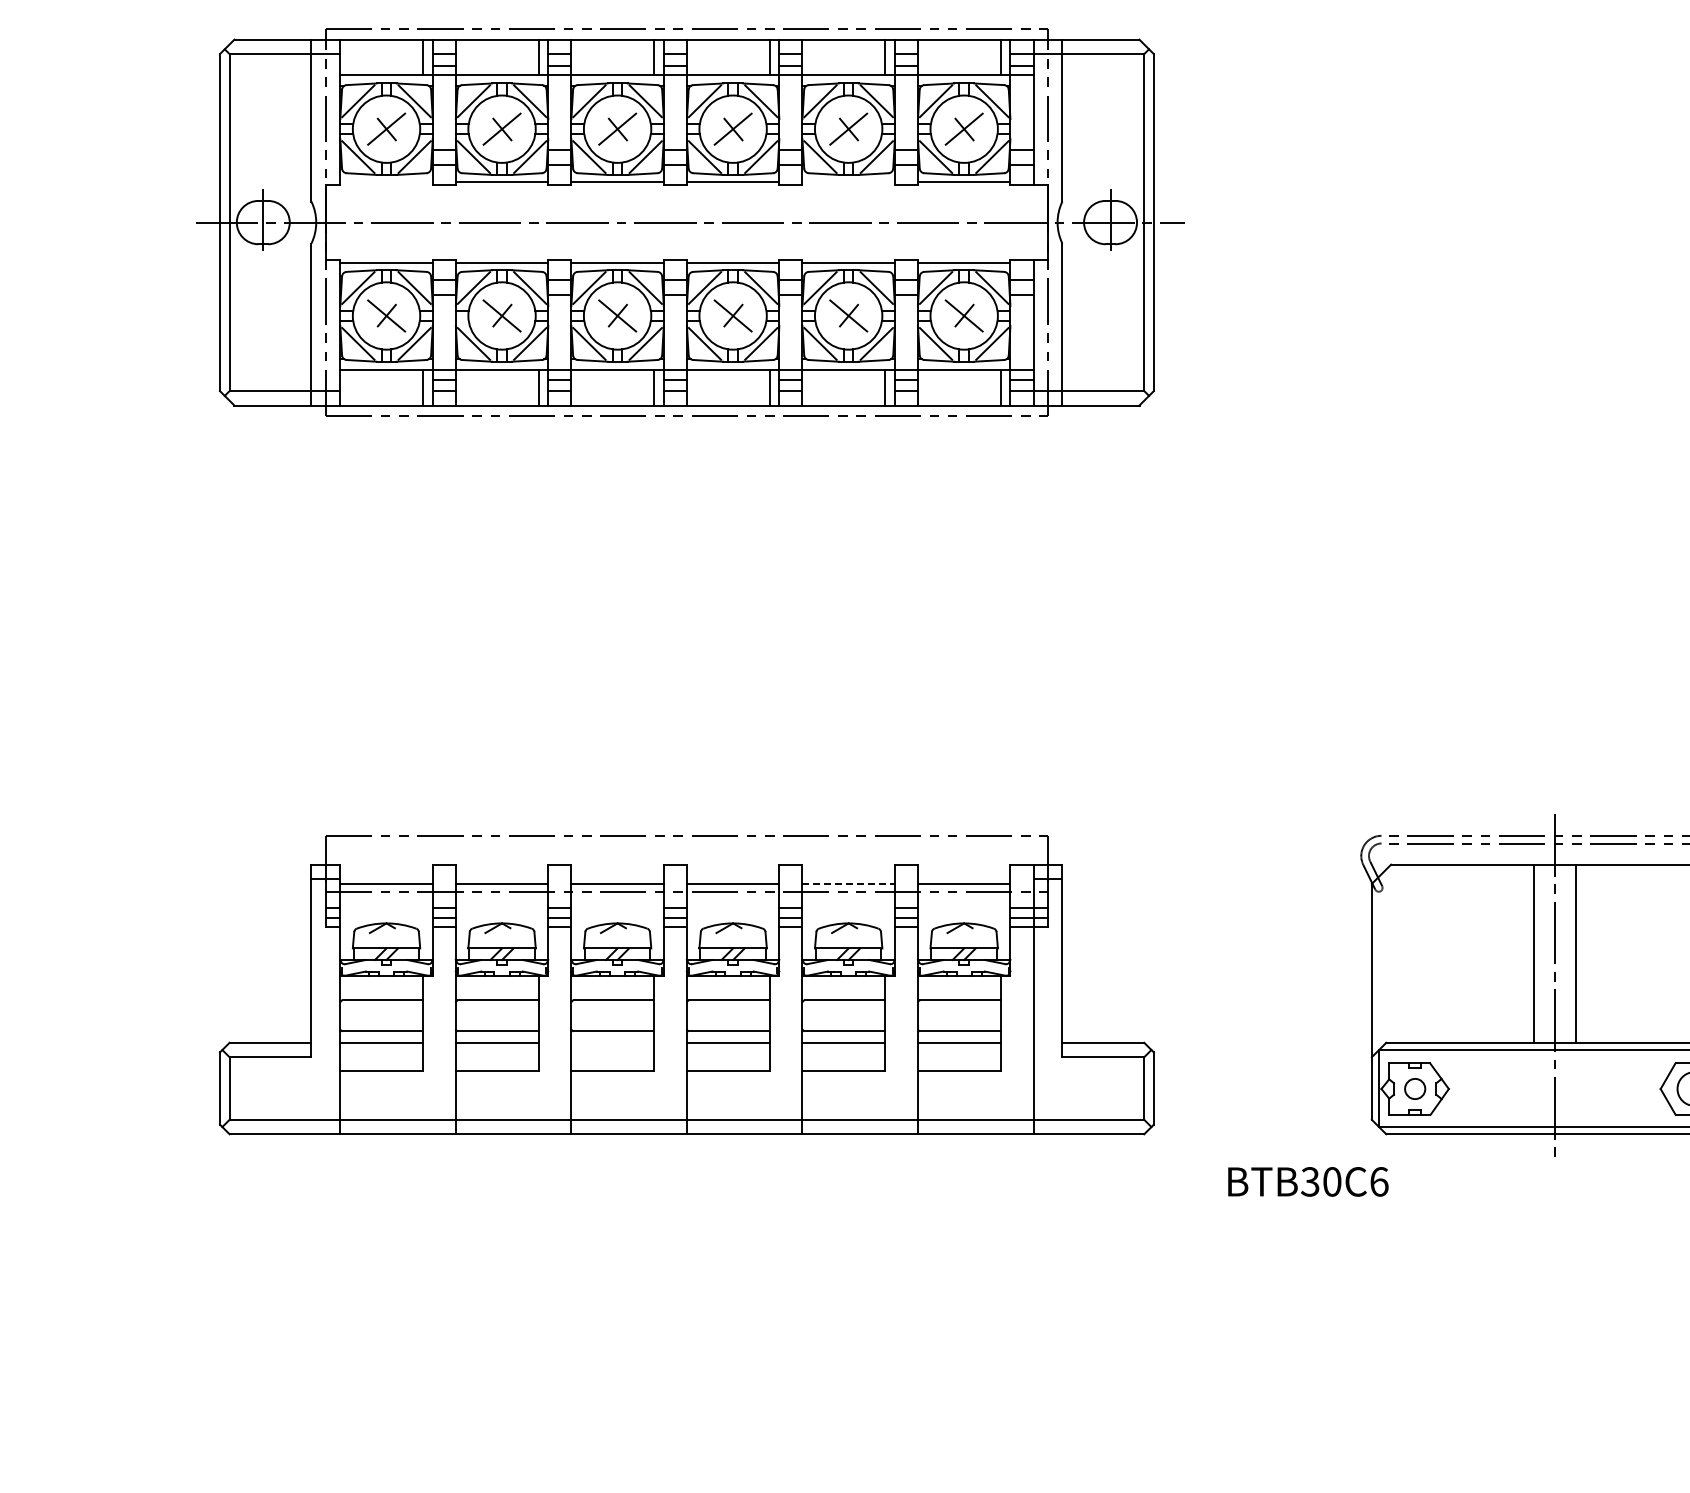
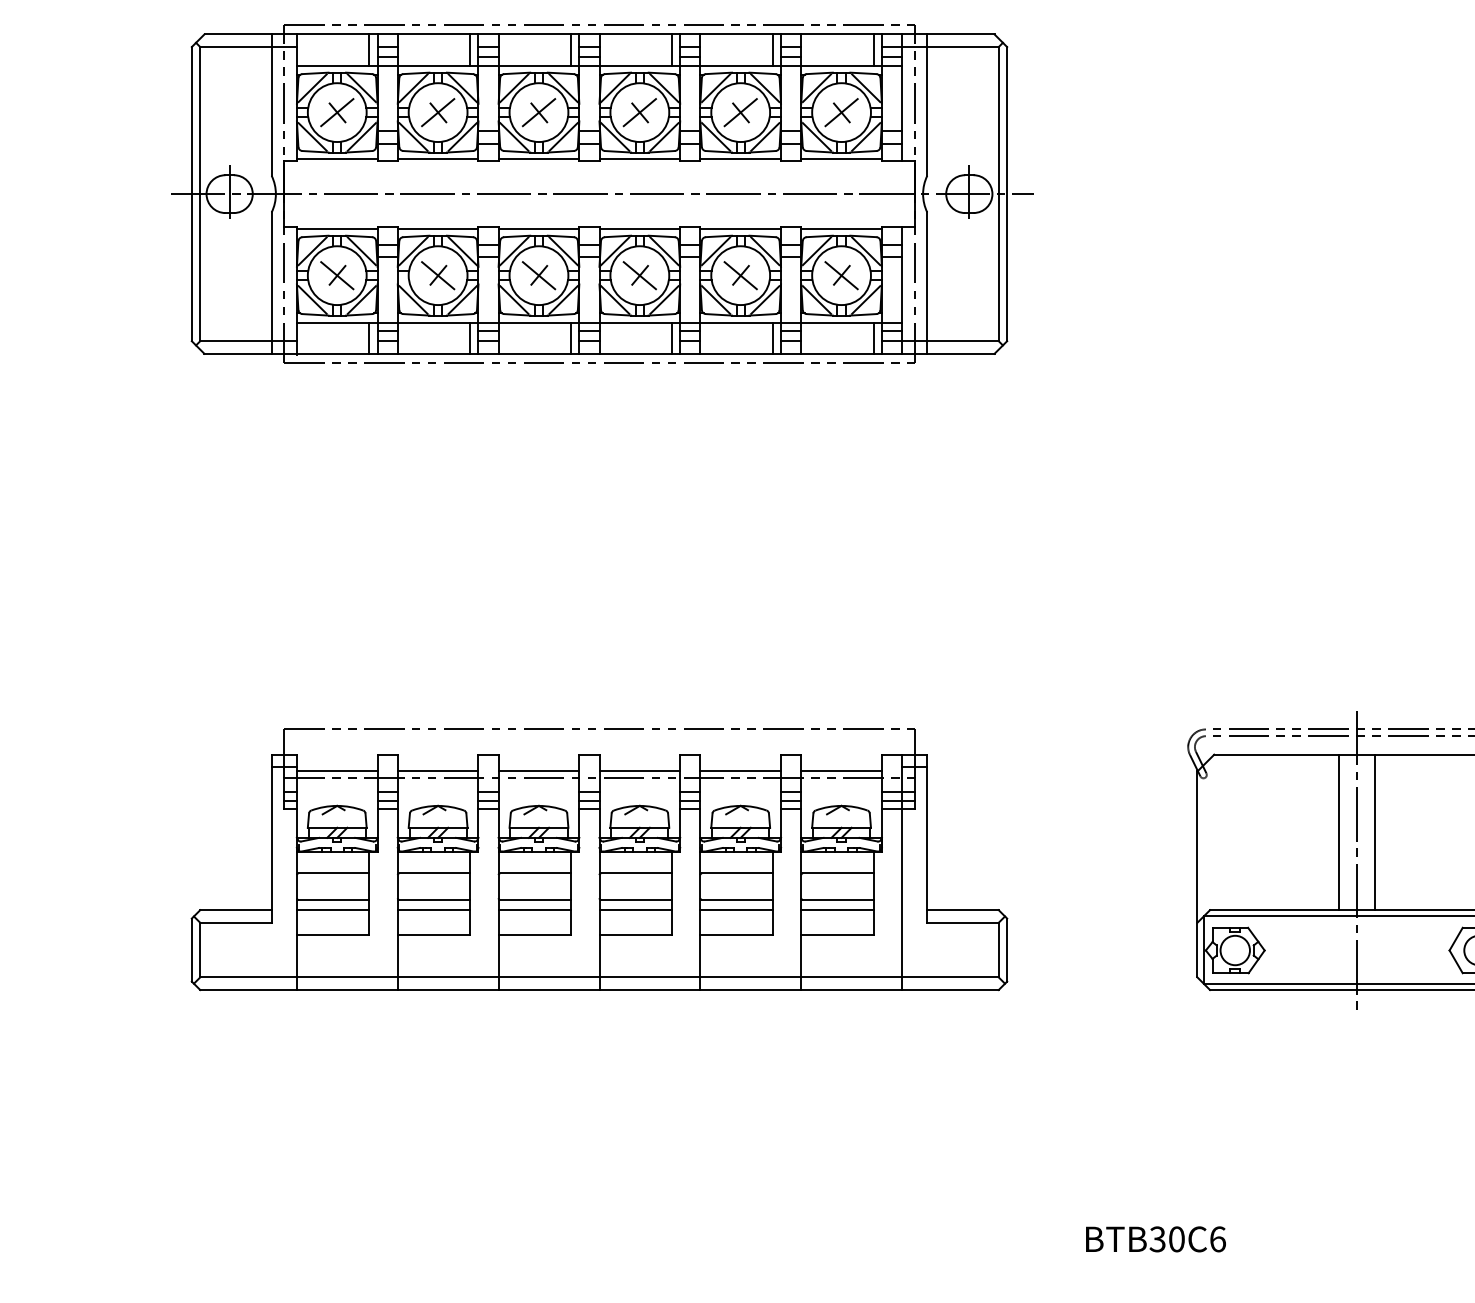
line: (386, 182) -> (337, 159), added
line: (848, 182) -> (740, 159), added
line: (849, 883) -> (741, 771), dashed -> solid
line: (612, 1042) -> (534, 909), added
circle: (1415, 1088) -> (1235, 950), size x1.67
text: (1308, 1181) -> (1156, 1239), moved

